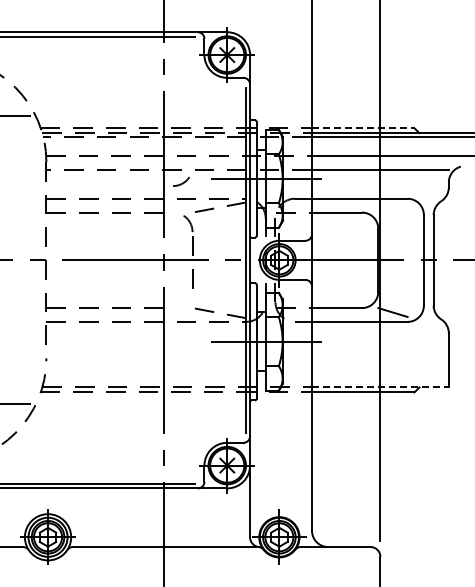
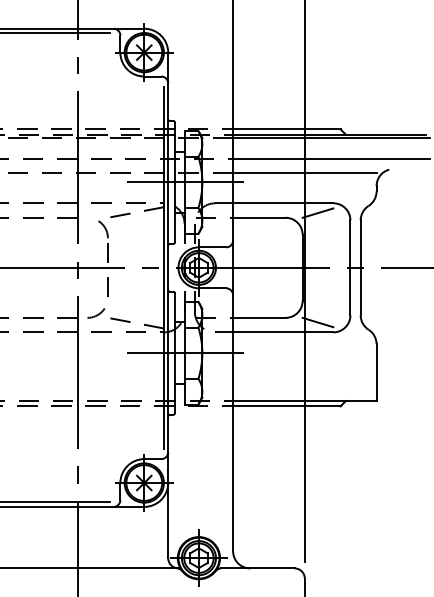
line: (363, 128) -> (287, 129), dashed -> solid
arc: (182, 182) -> (97, 314), moved
line: (392, 207) -> (317, 212), added
line: (380, 387) -> (304, 401), dashed -> solid

